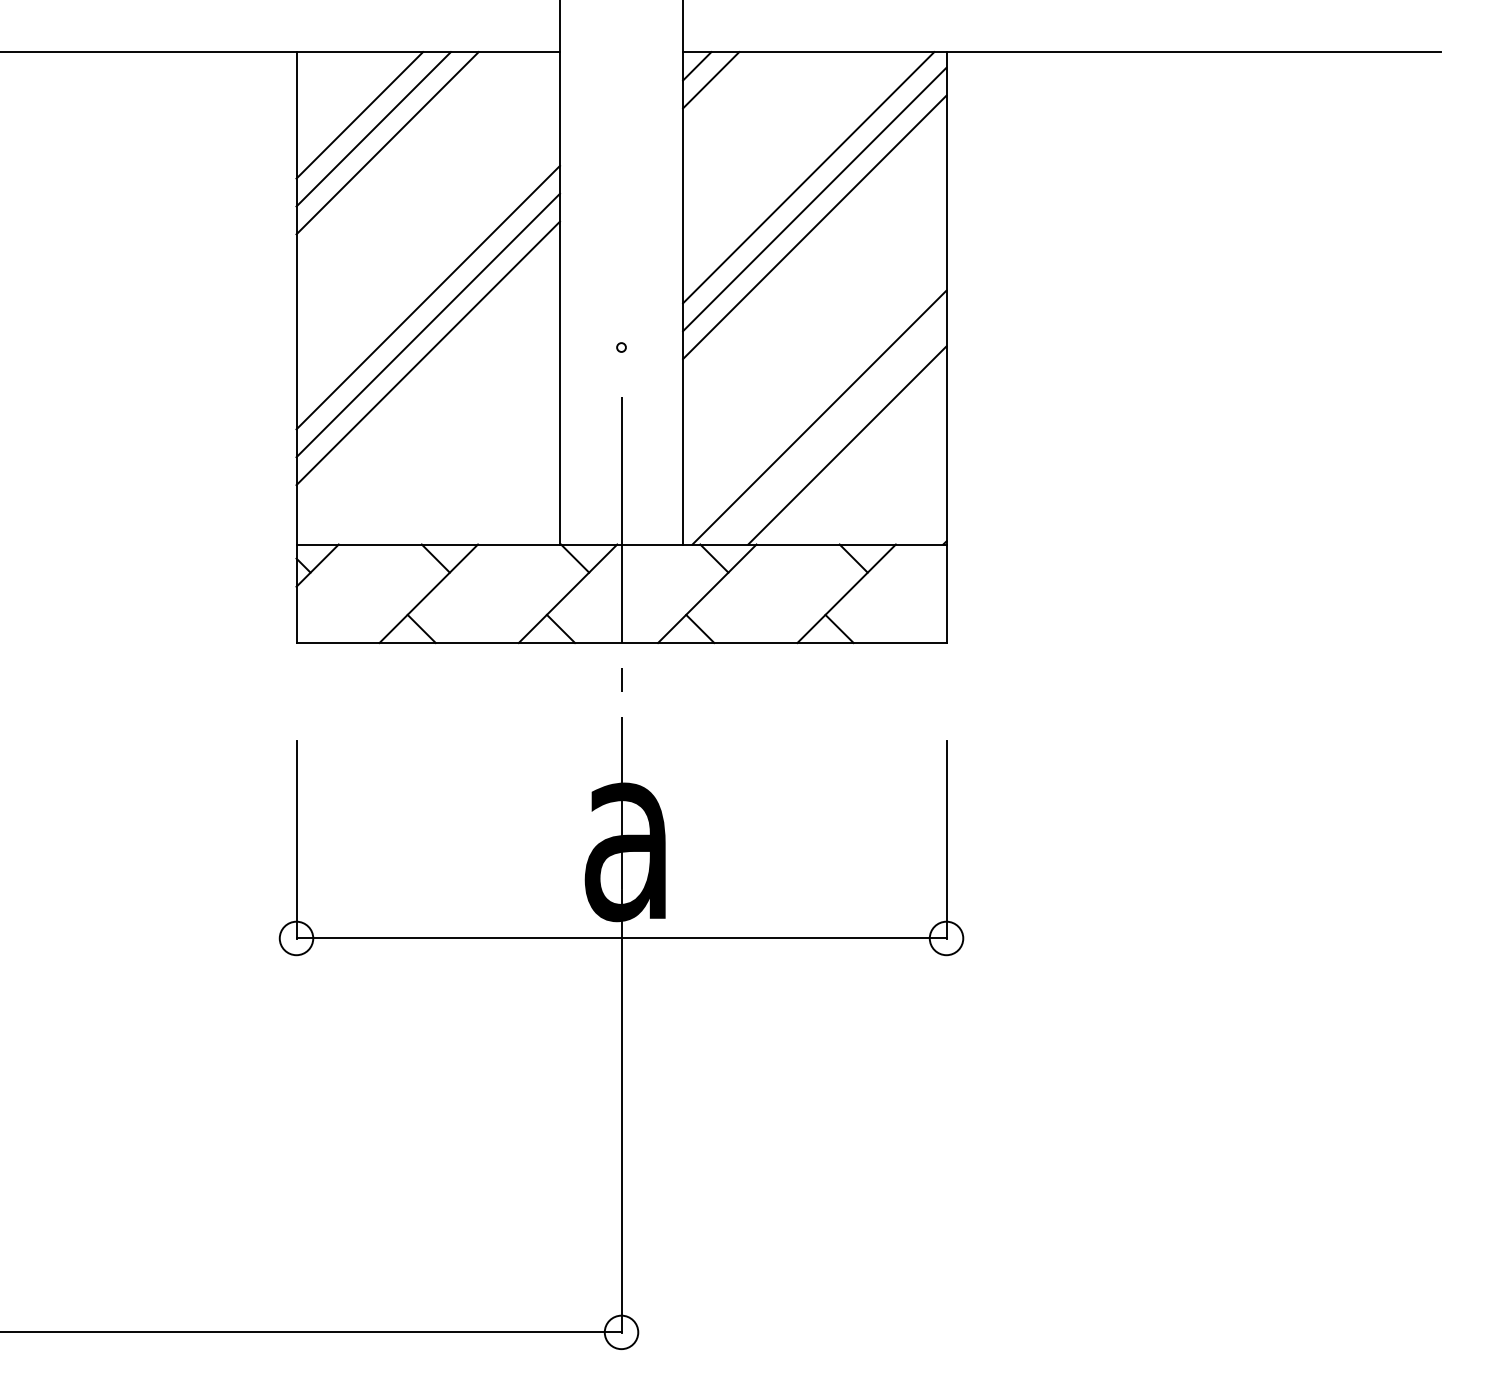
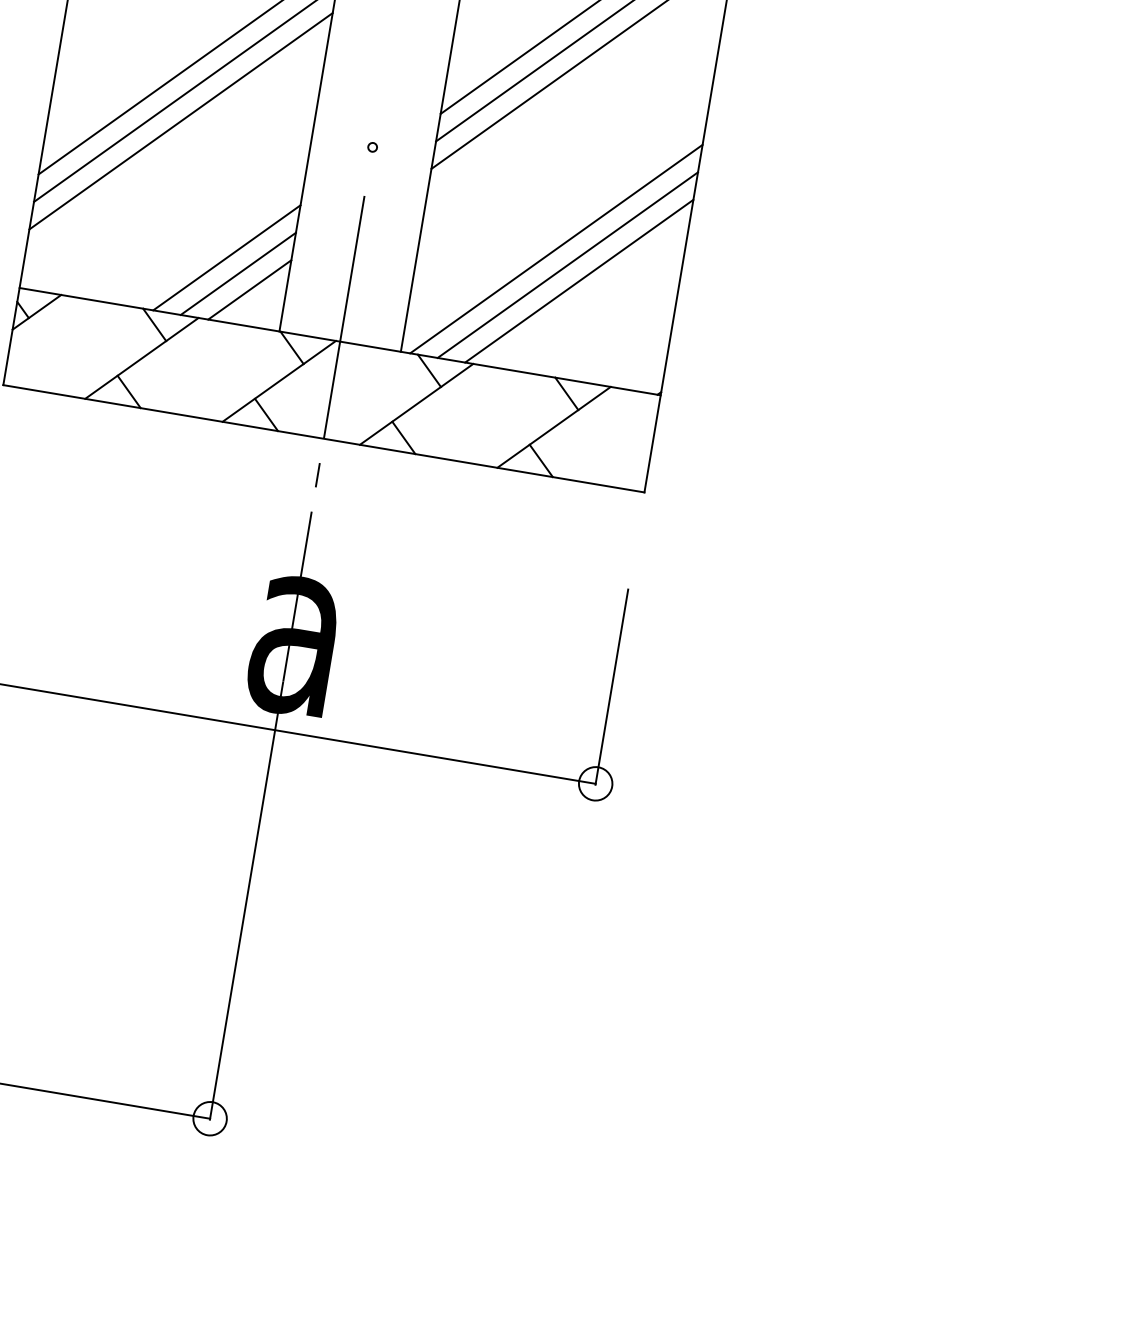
line: (833, 431) -> (567, 265), added
line: (495, 480) -> (226, 257), added
line: (509, 494) -> (237, 273), added
line: (523, 508) -> (249, 289), added

